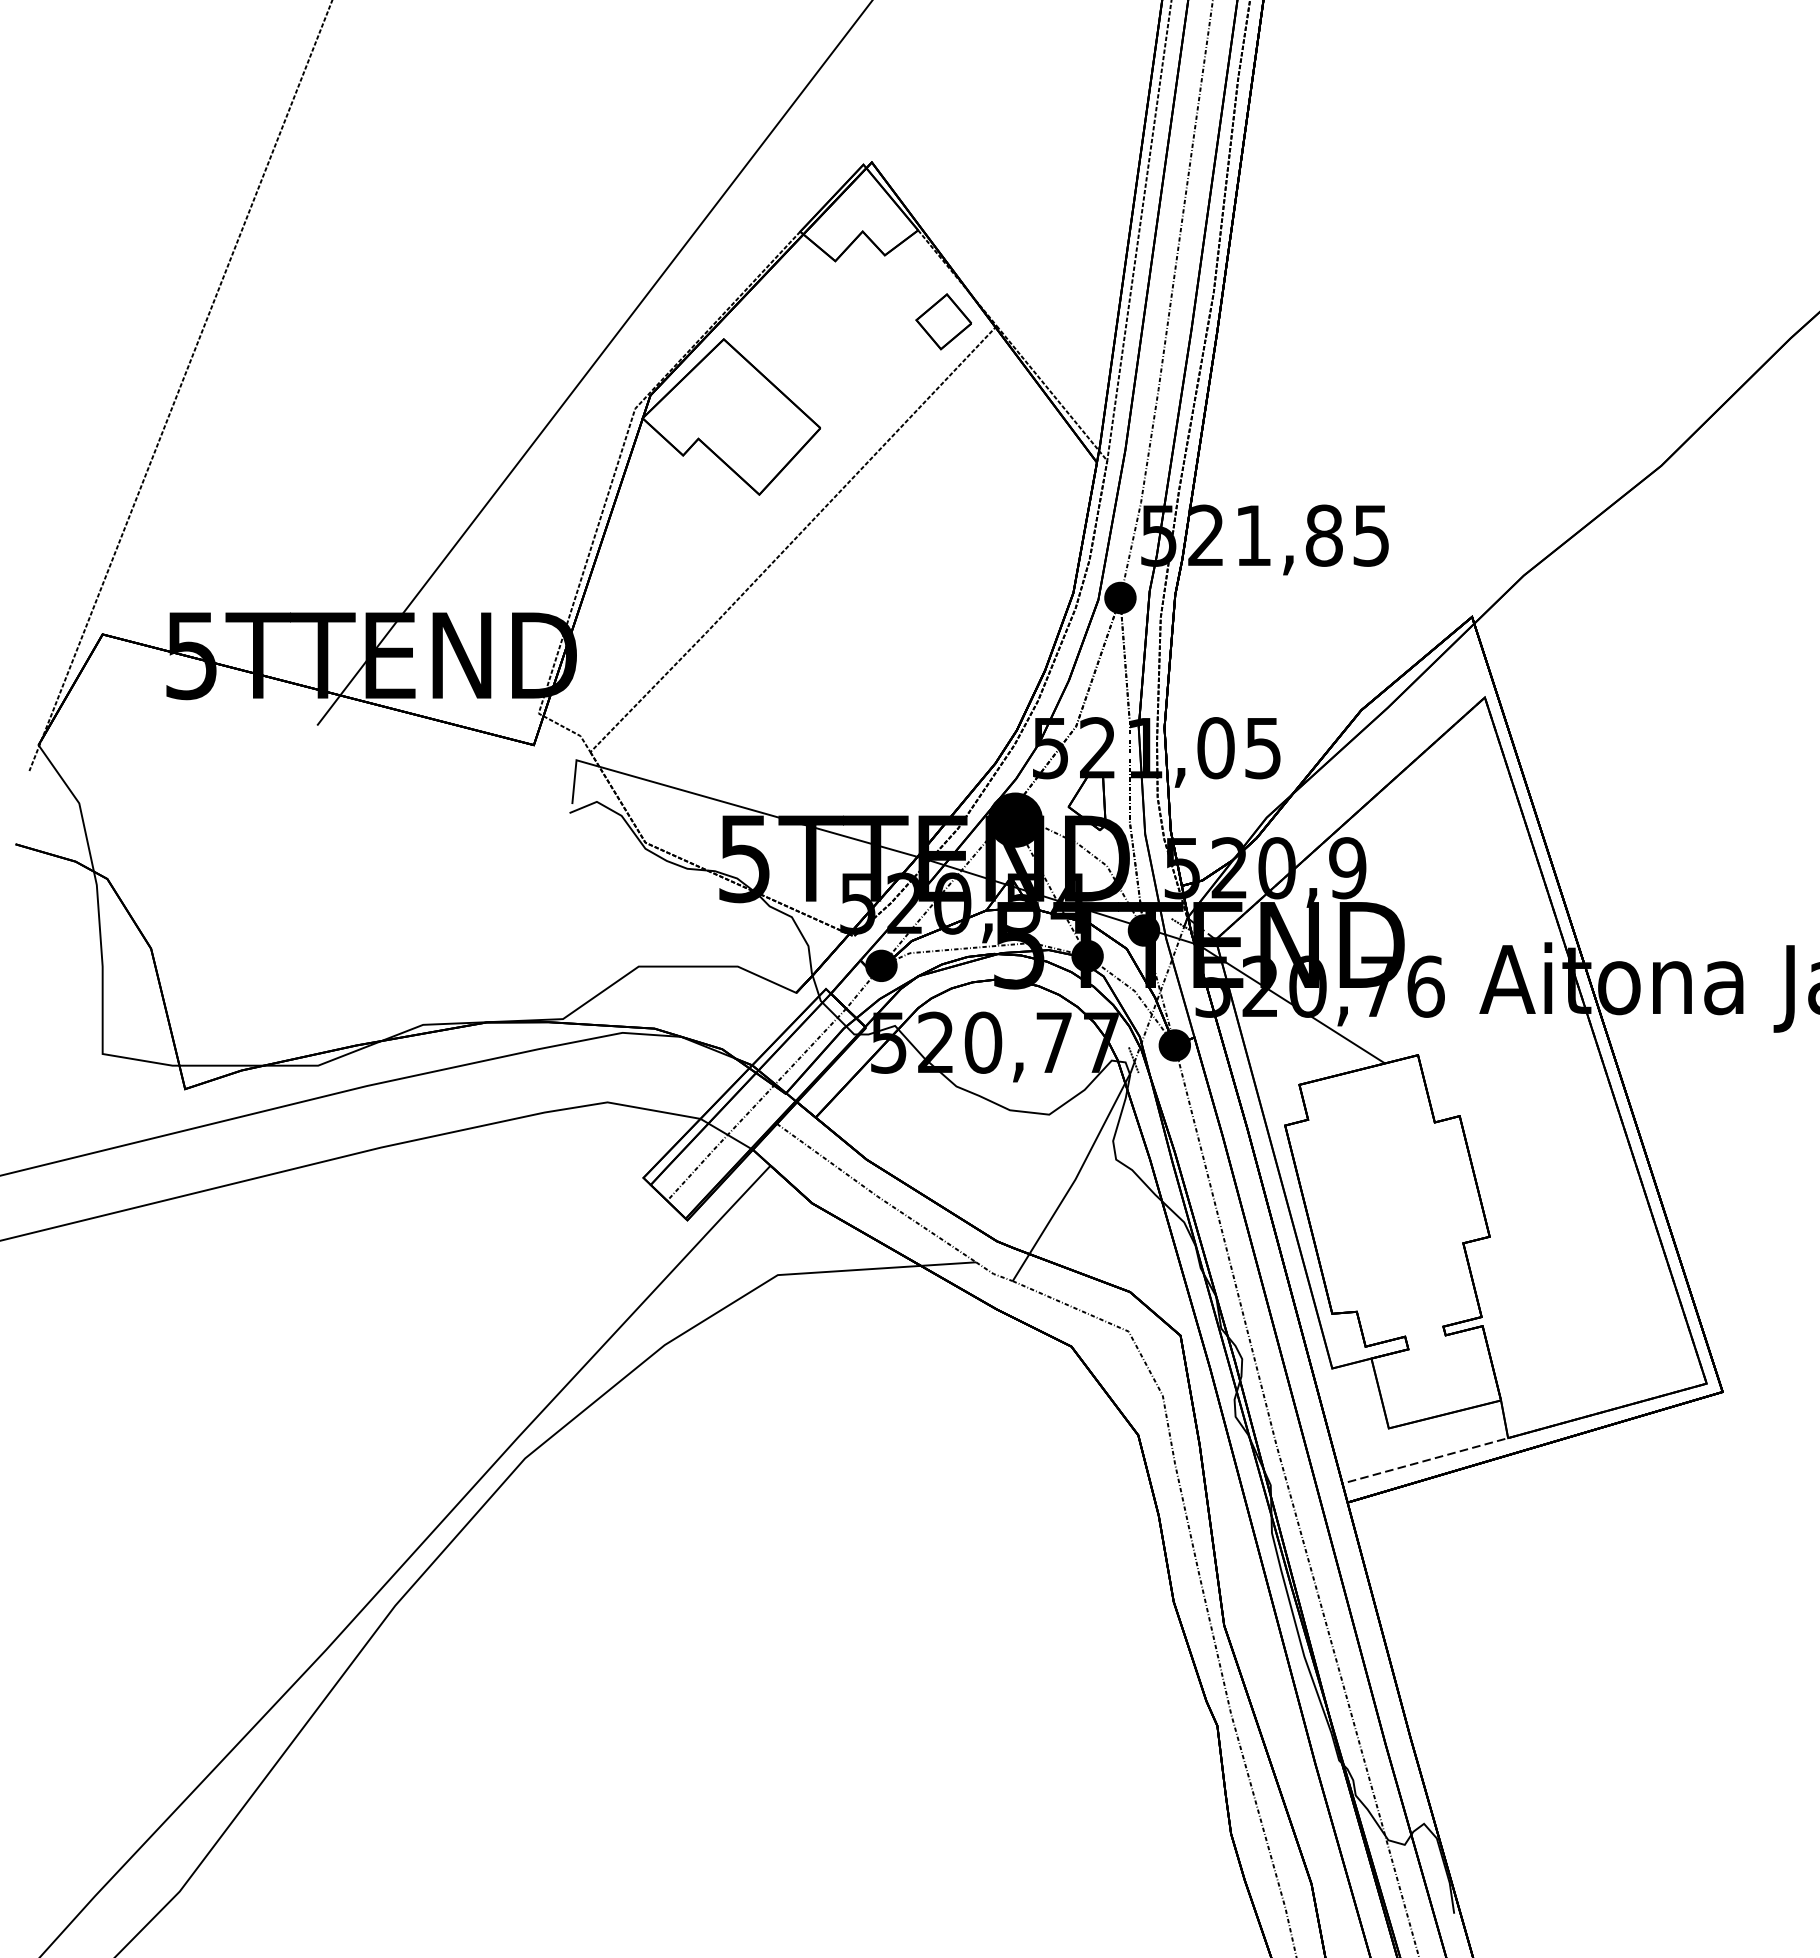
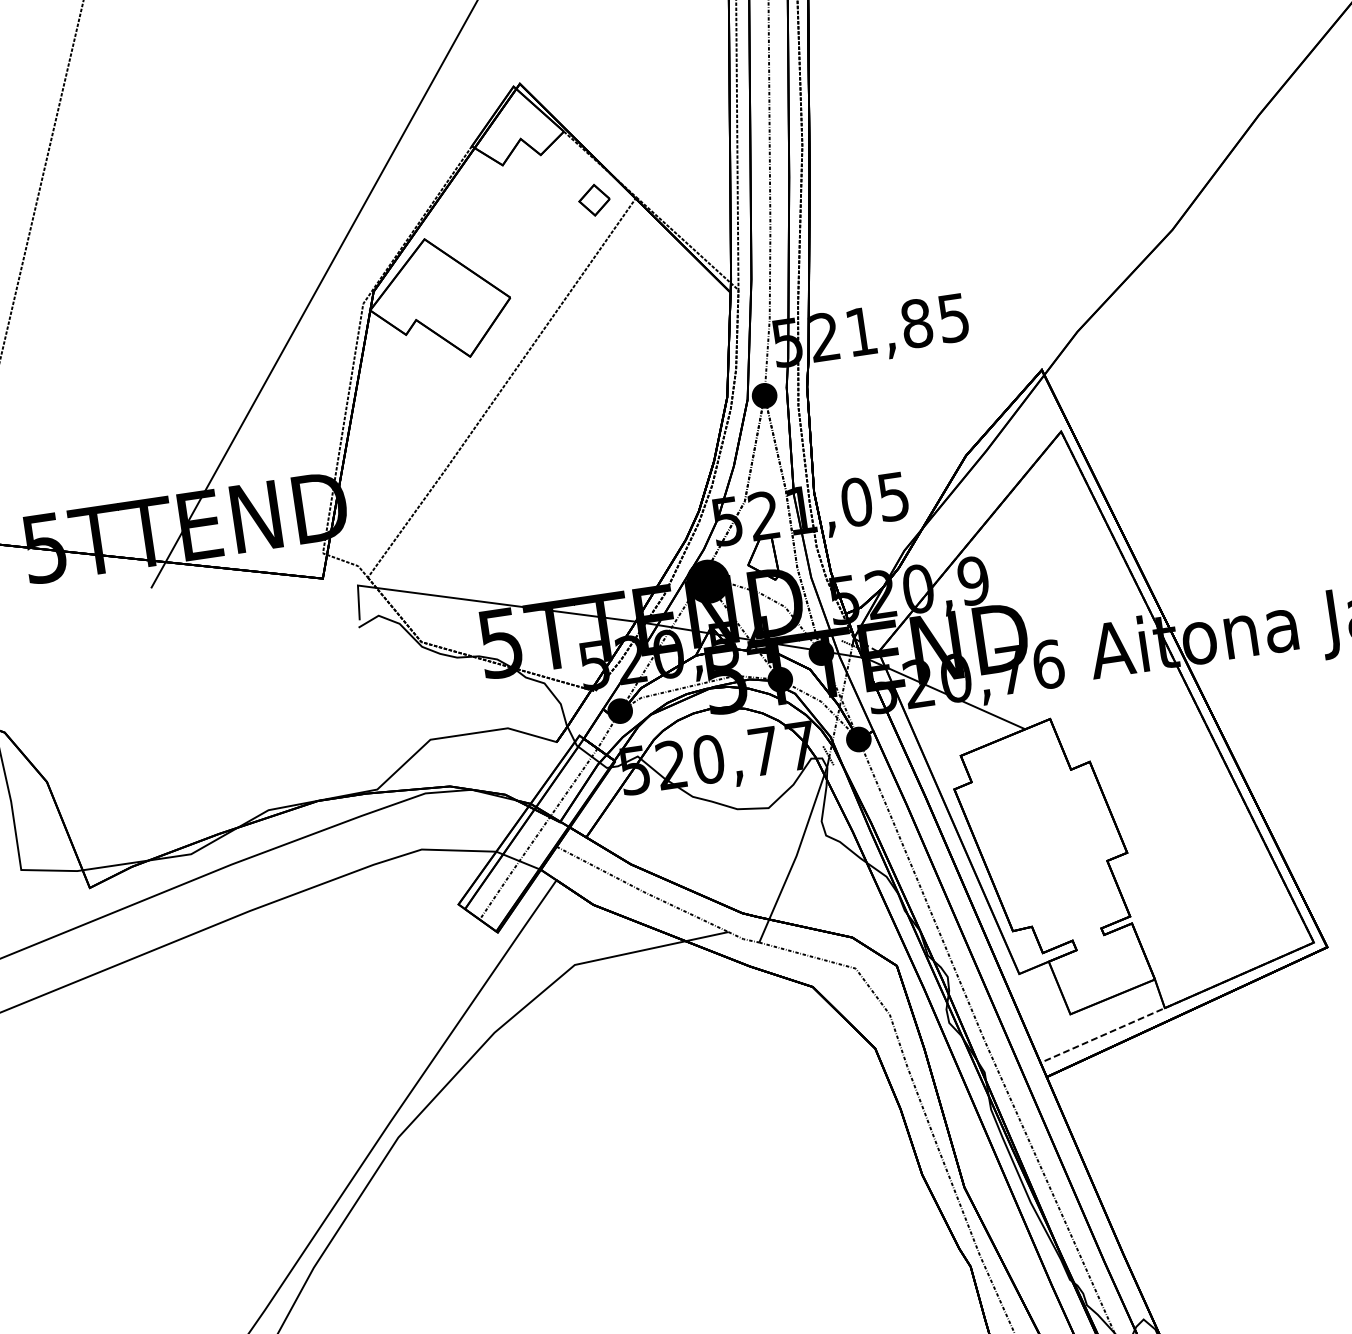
part: (943, 321) -> (594, 200), size x0.7

